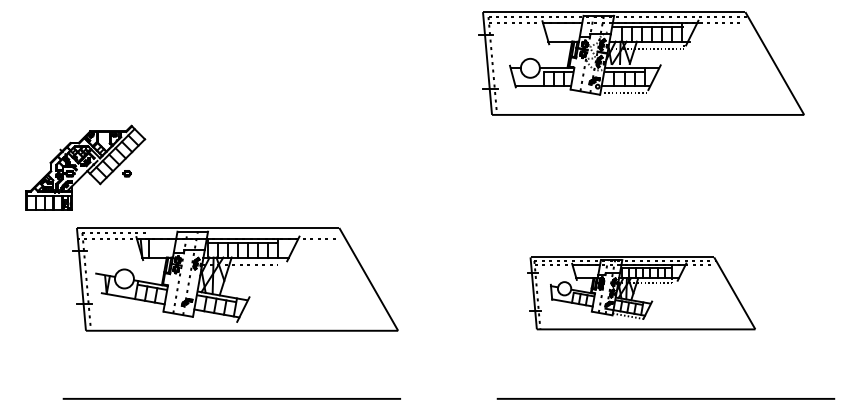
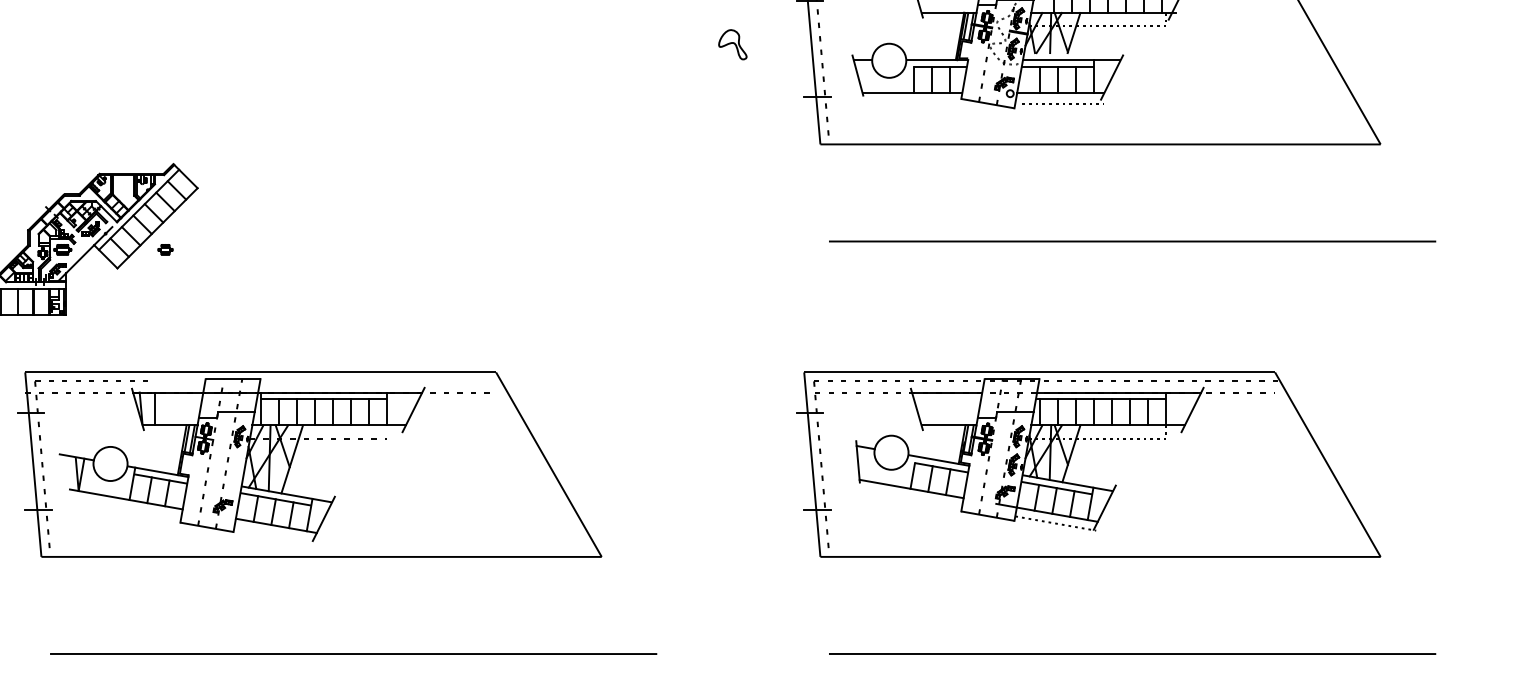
part: (442, 59) -> (731, 44), added
line: (665, 168) -> (1131, 240), added
part: (235, 279) -> (309, 464), moved
part: (641, 293) -> (1088, 464), size x1.43

